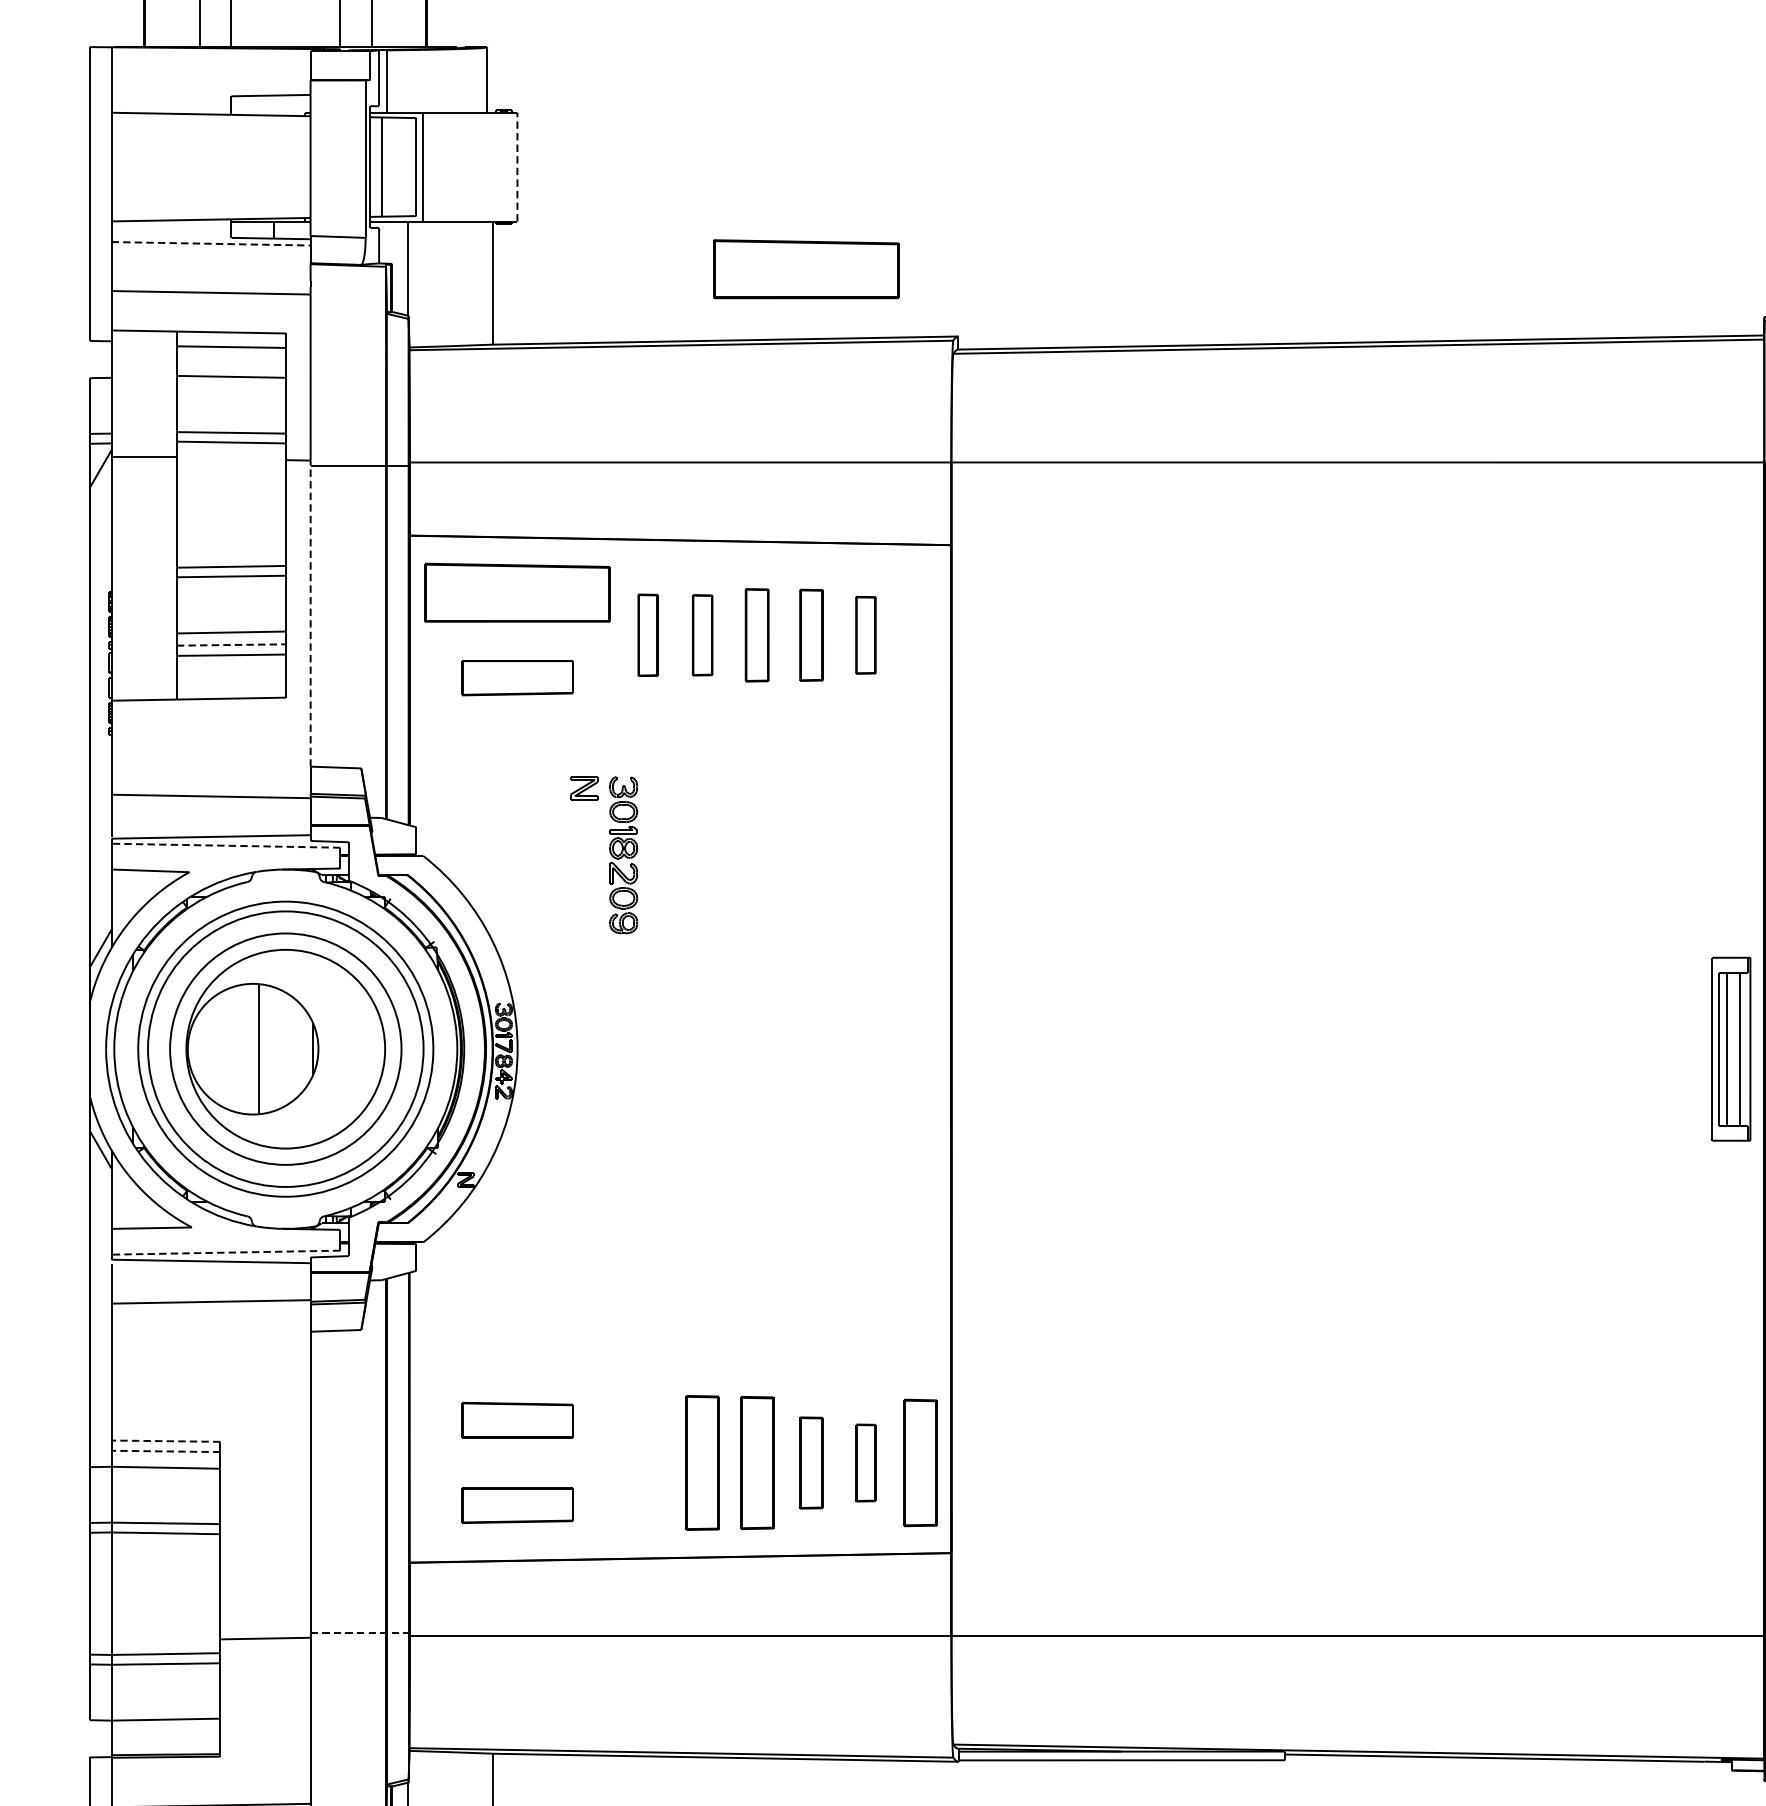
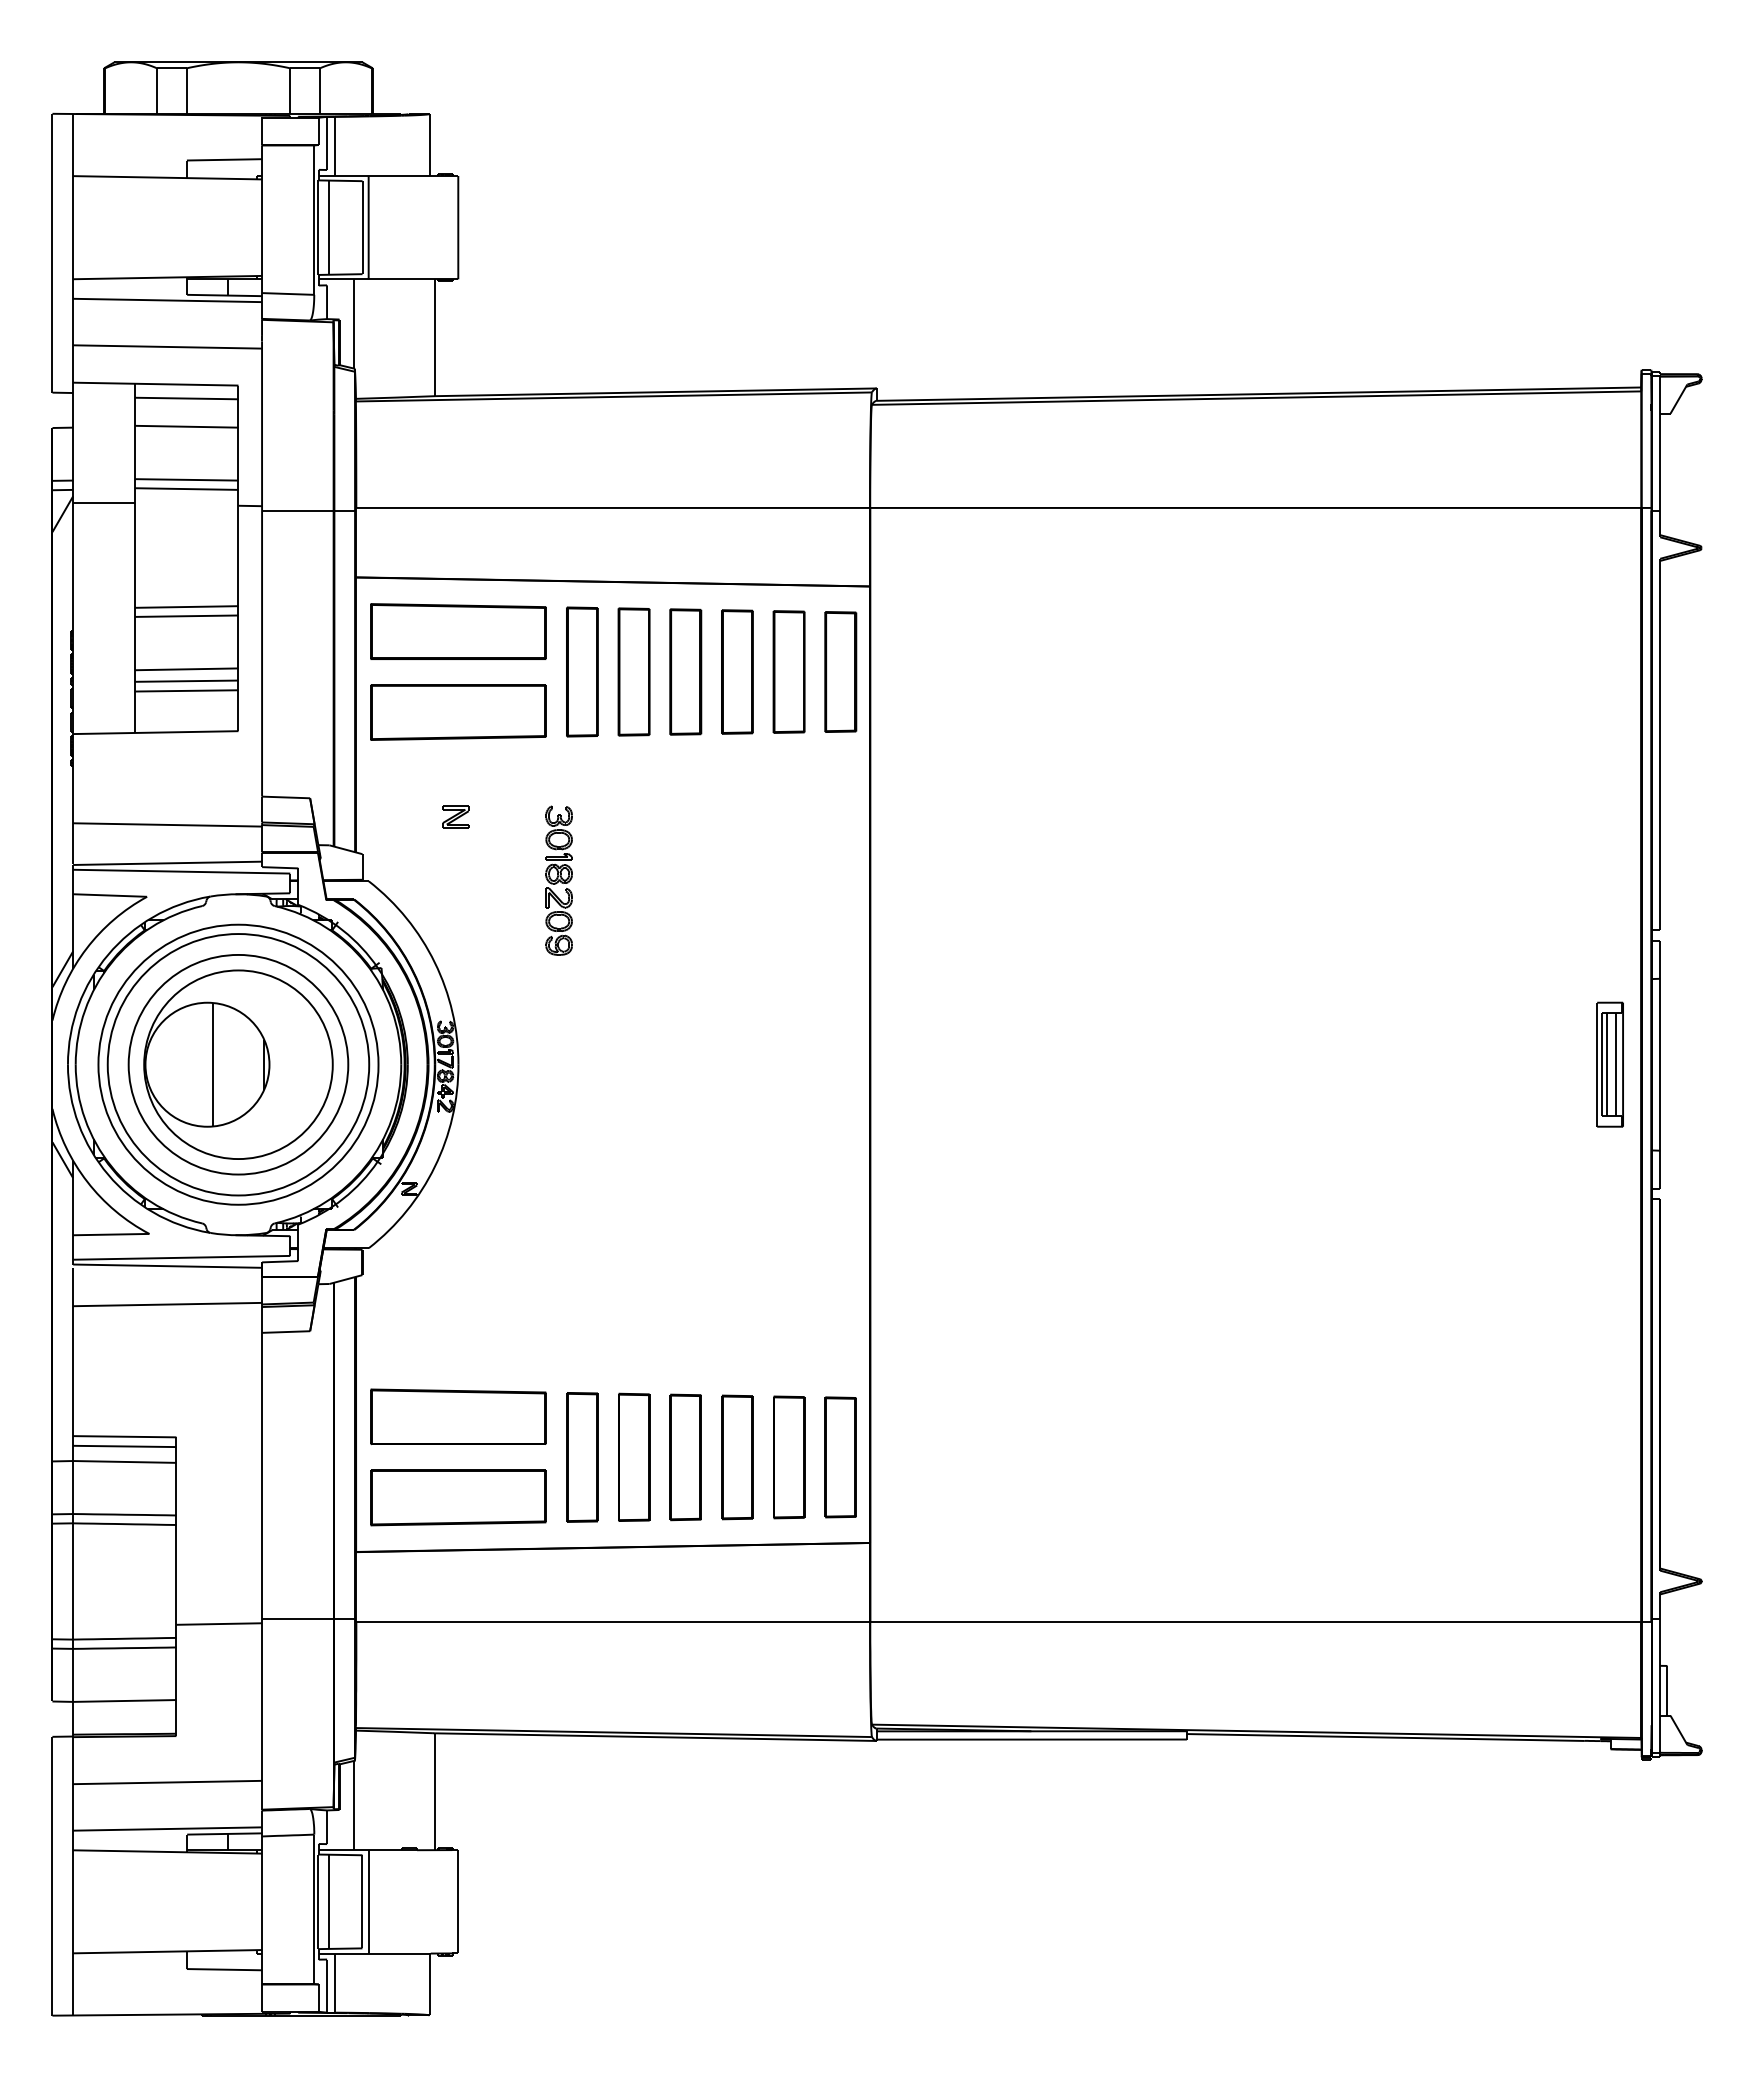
line: (517, 166) -> (458, 227), dashed -> solid
line: (212, 243) -> (168, 300), dashed -> solid
part: (806, 269) -> (732, 324), removed
line: (311, 615) -> (262, 653), dashed -> solid
part: (648, 634) -> (582, 671), size x1.67
part: (702, 634) -> (633, 671), size x1.67
part: (756, 634) -> (685, 671), size x1.43
part: (811, 634) -> (737, 671), size x1.43
part: (865, 634) -> (788, 671), size x1.67
part: (920, 634) -> (840, 671), added
line: (231, 645) -> (186, 681), dashed -> solid
part: (517, 677) -> (458, 712), size x1.67
part: (584, 787) -> (455, 816), moved
line: (225, 845) -> (181, 871), dashed -> solid
part: (1730, 1048) -> (1609, 1064), size x0.71
line: (225, 1252) -> (181, 1257), dashed -> solid
part: (517, 1419) -> (458, 1416), size x1.67
line: (165, 1440) -> (124, 1436), dashed -> solid
line: (165, 1451) -> (124, 1446), dashed -> solid
part: (648, 1463) -> (582, 1457), added
part: (811, 1463) -> (737, 1457), size x1.43
part: (866, 1463) -> (789, 1457), size x1.67
part: (517, 1505) -> (458, 1497), size x1.67
line: (360, 1632) -> (309, 1618), dashed -> solid

